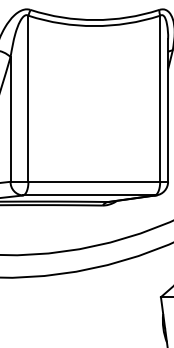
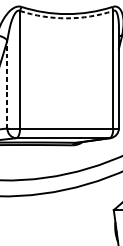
arc: (94, 26) -> (66, 18), solid -> dashed
line: (10, 118) -> (7, 83), solid -> dashed

